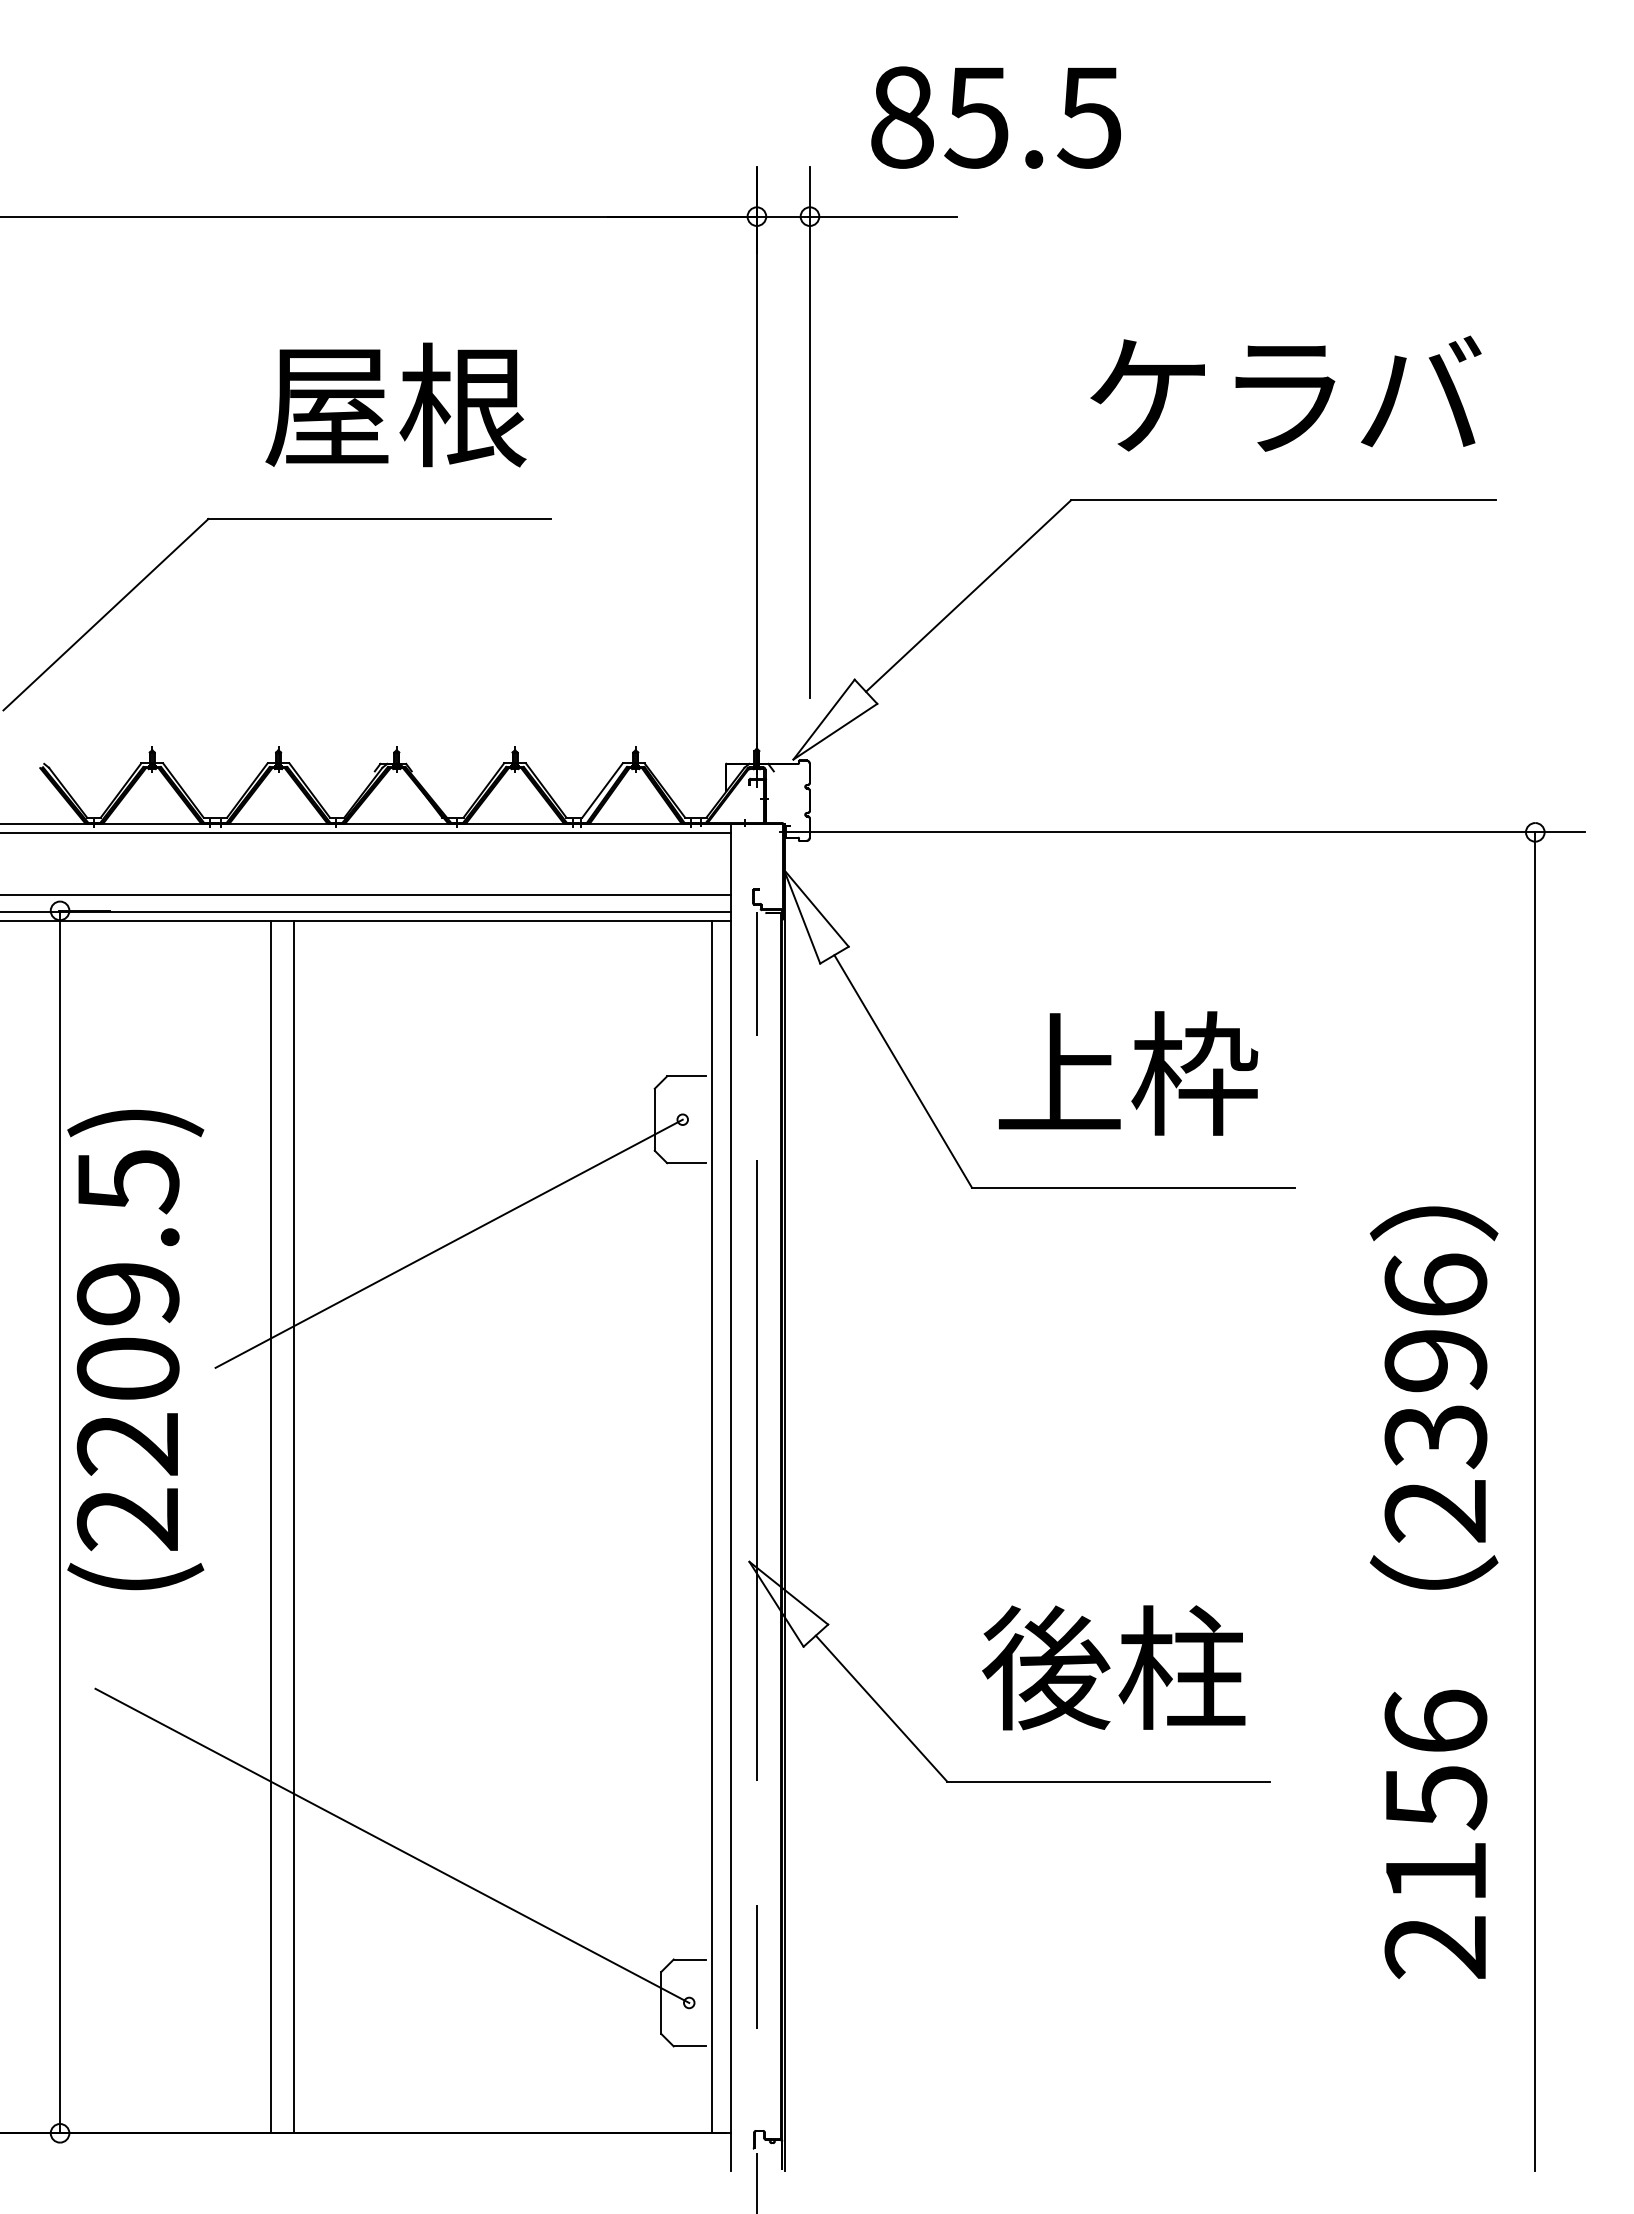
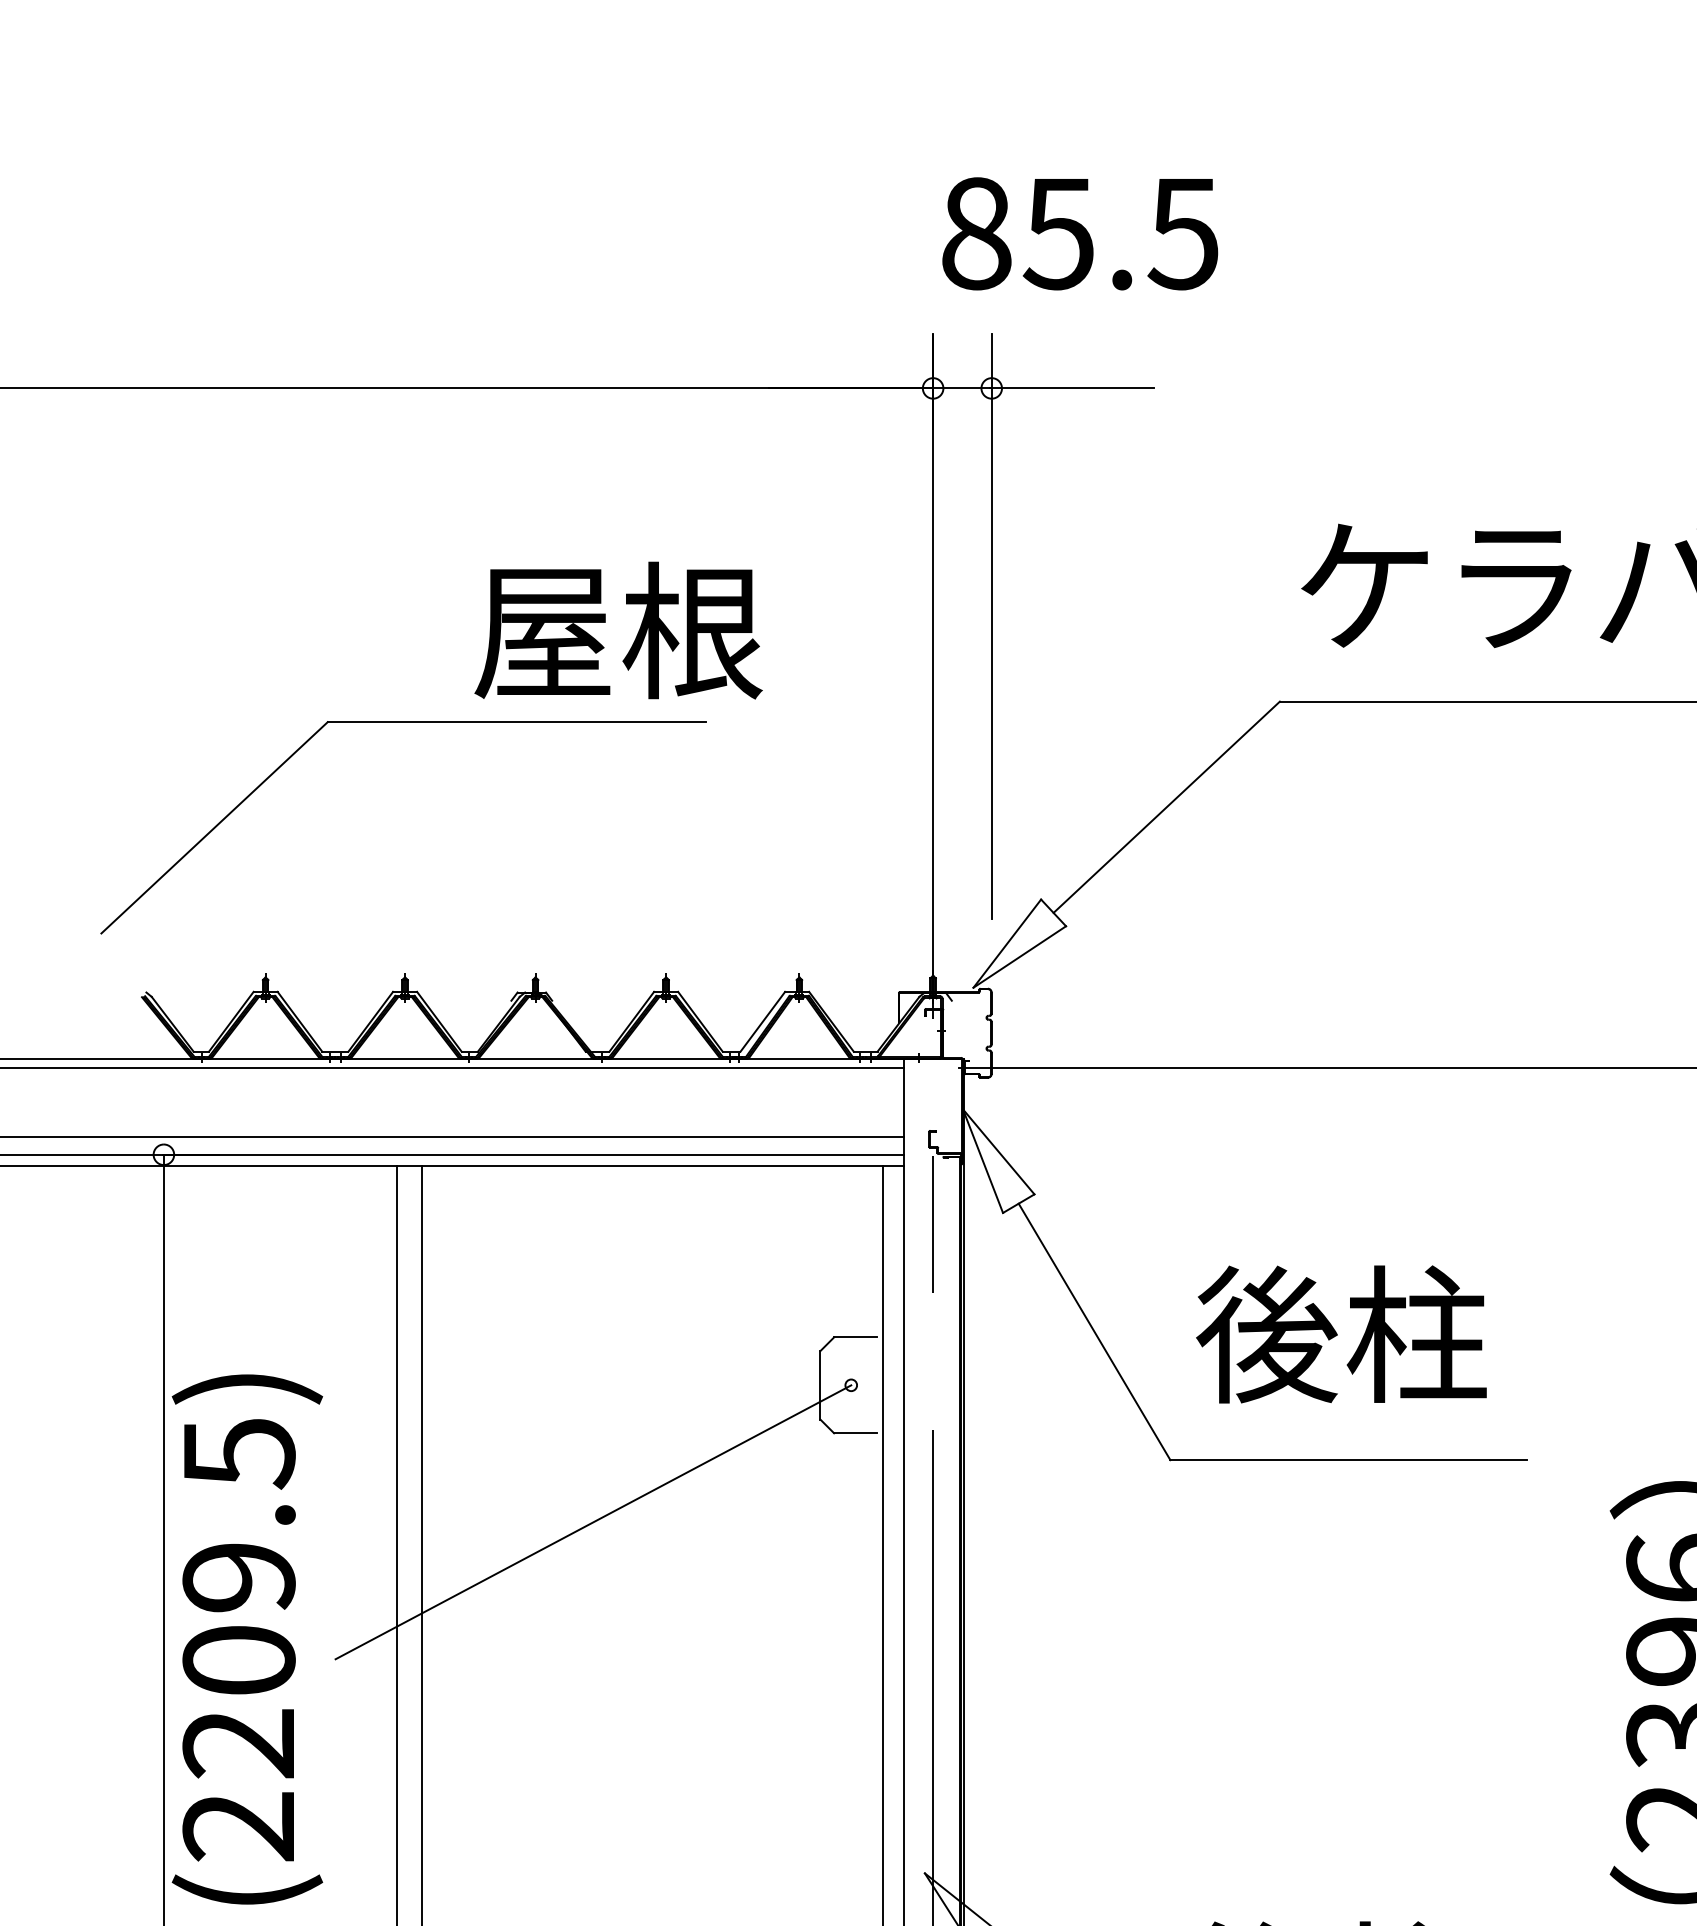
text: (995, 117) -> (1079, 233), moved
text: (395, 404) -> (618, 630), moved
text: (1126, 1073) -> (1341, 1334), 上枠 -> 後柱

